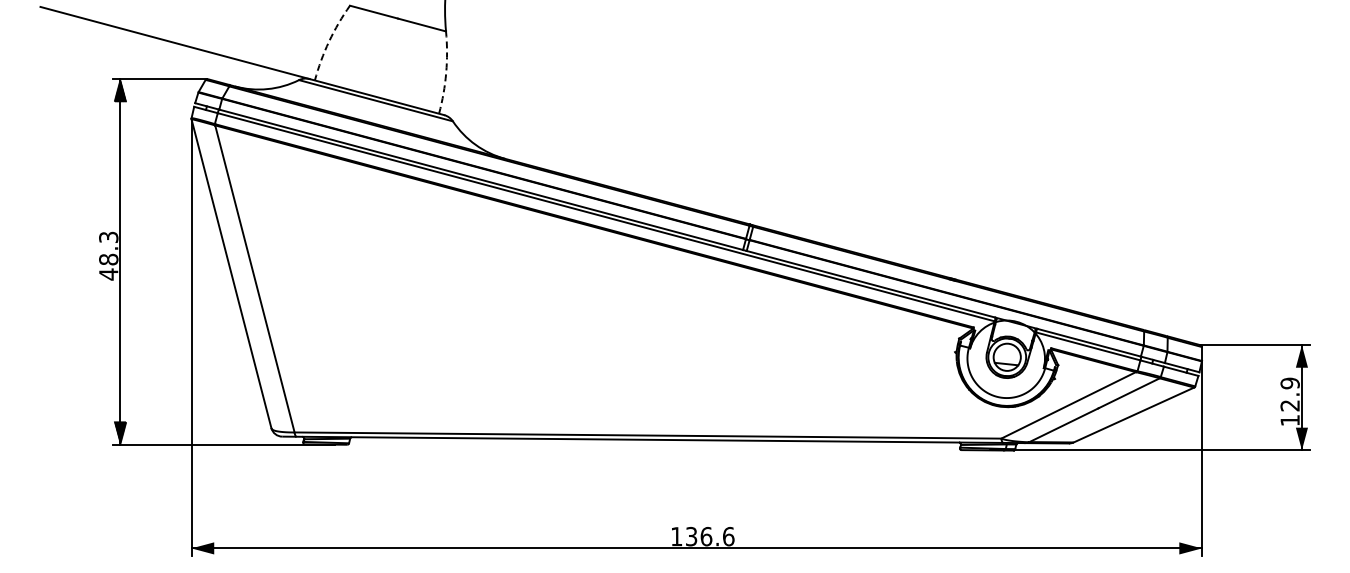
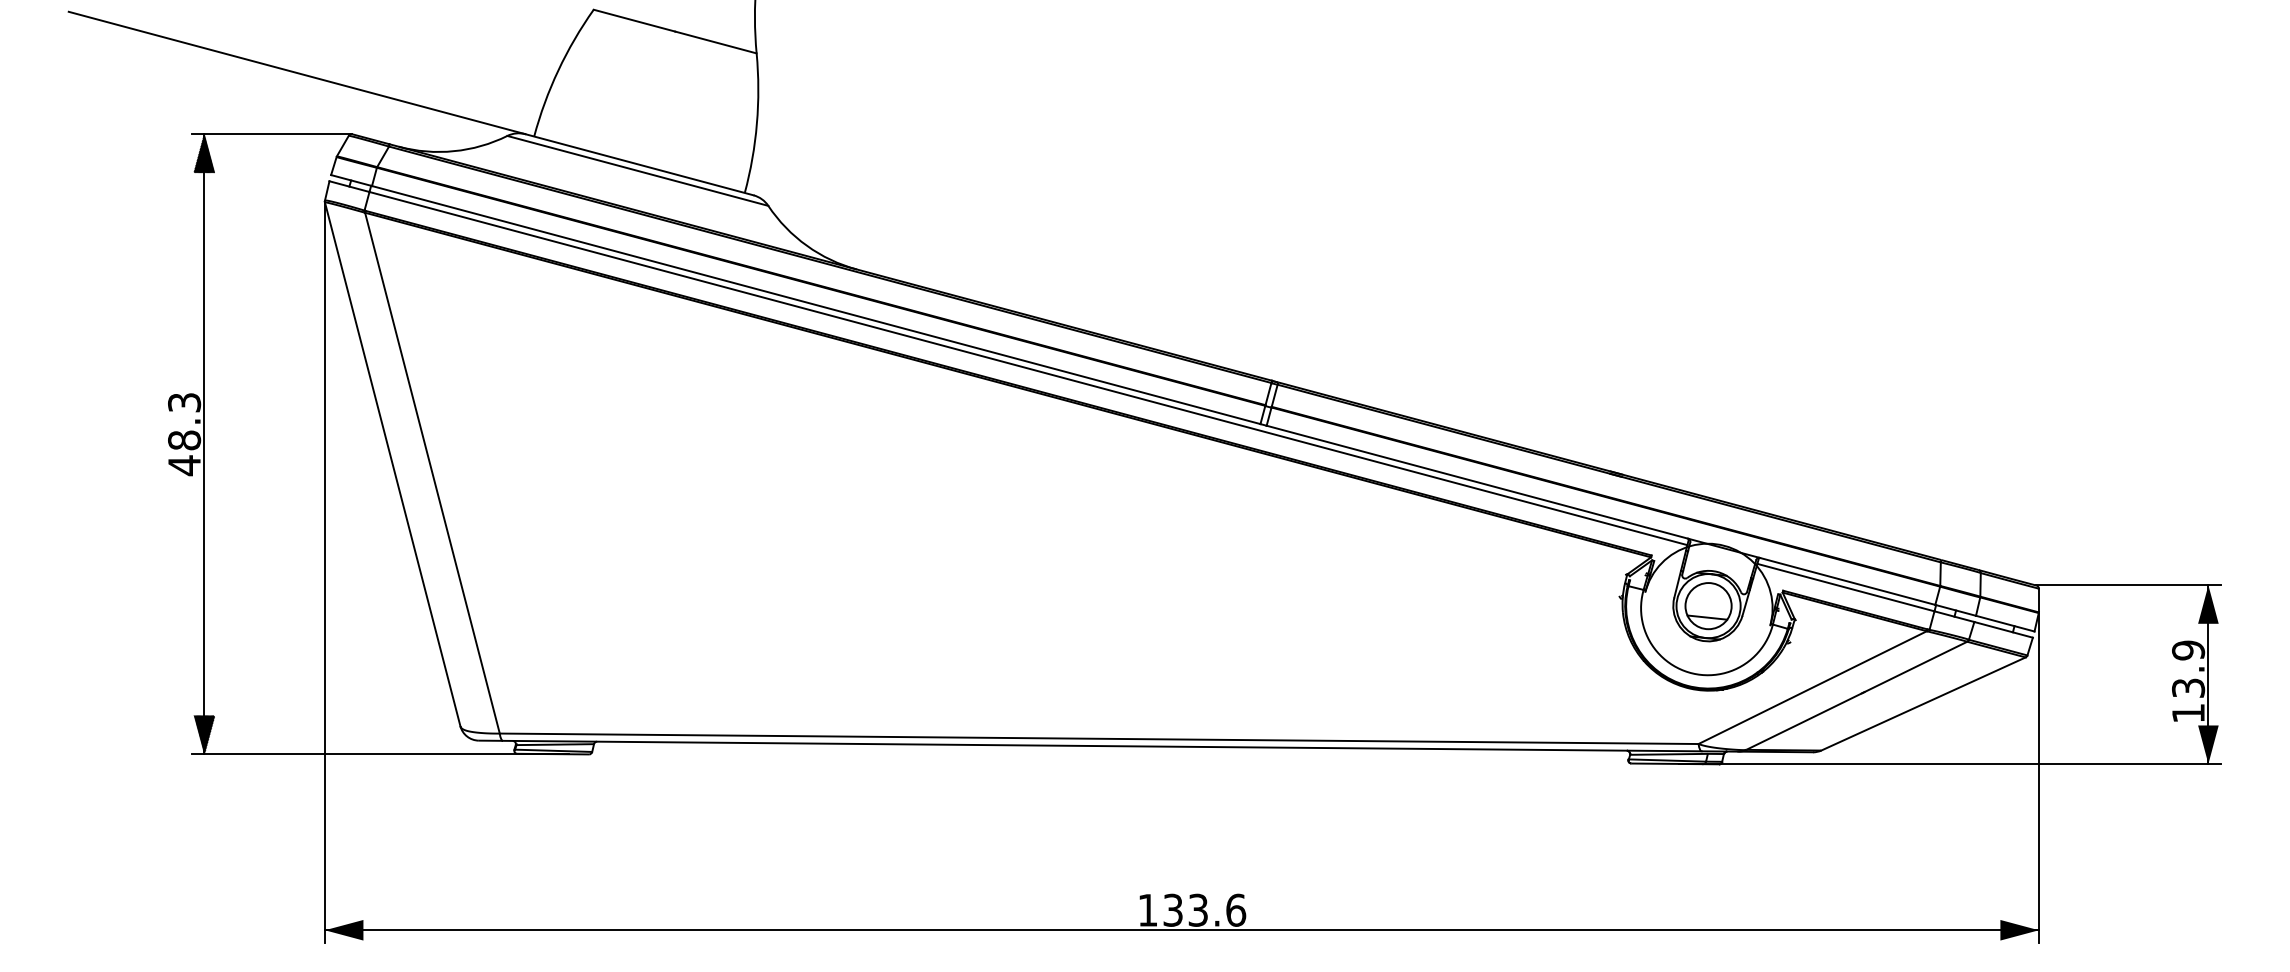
arc: (329, 41) -> (558, 70), dashed -> solid
arc: (446, 72) -> (757, 123), dashed -> solid
text: (1289, 405) -> (2187, 687), 12.9 -> 13.9
text: (706, 536) -> (1198, 910), 136.6 -> 133.6

